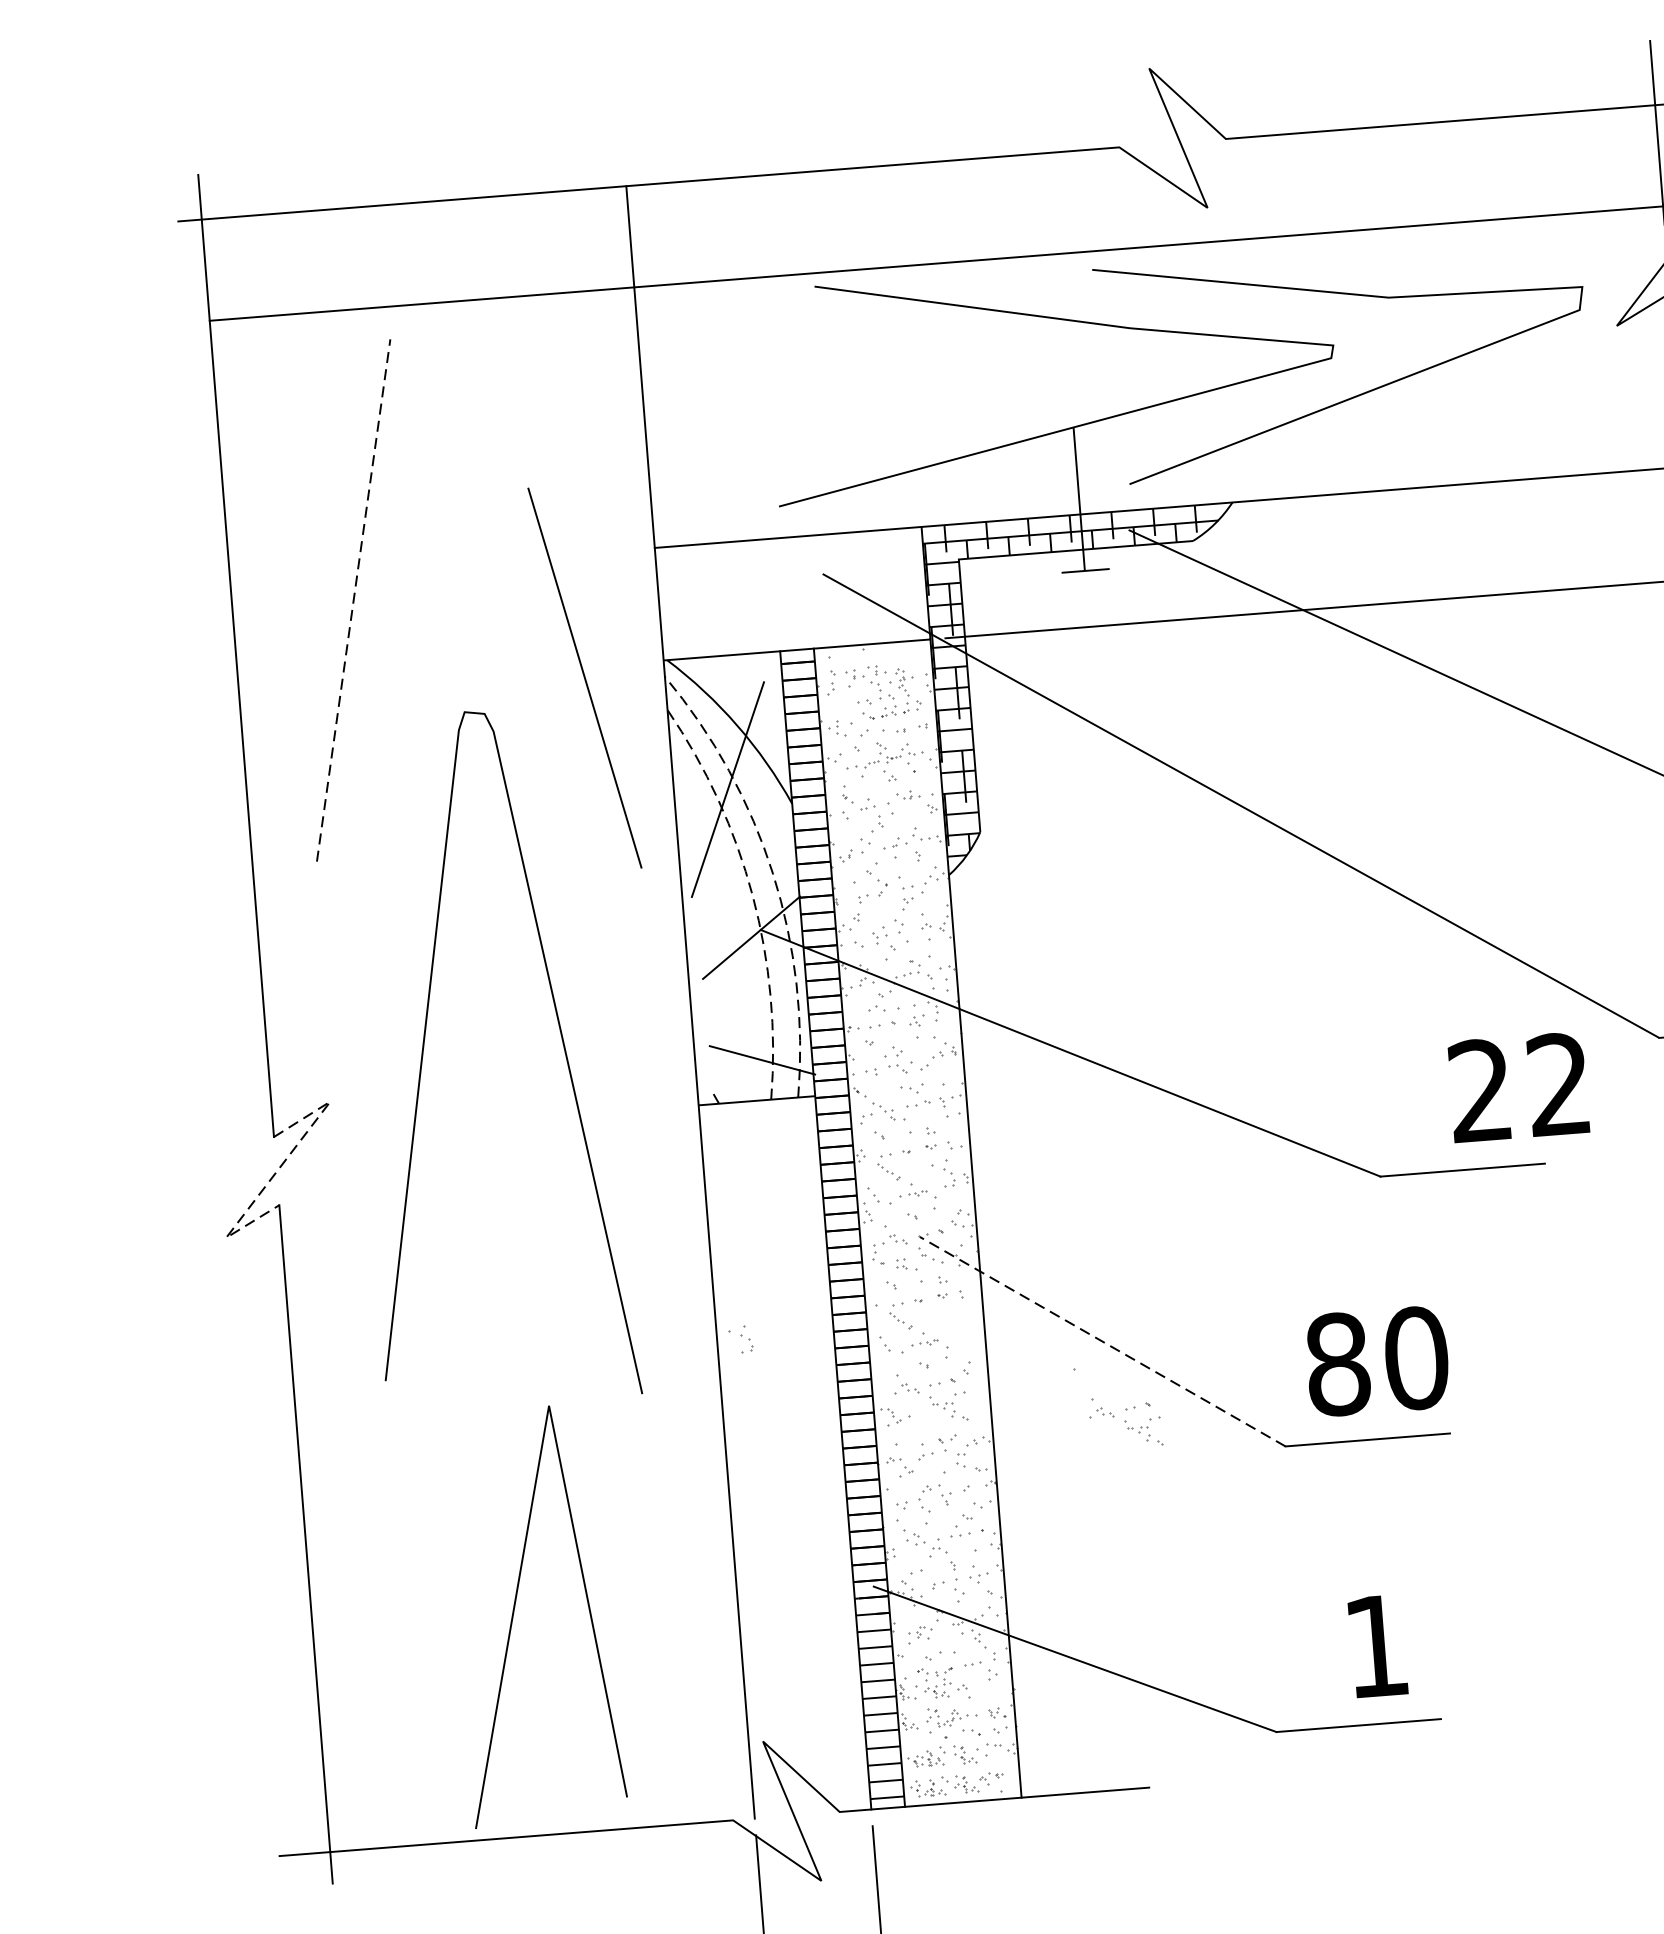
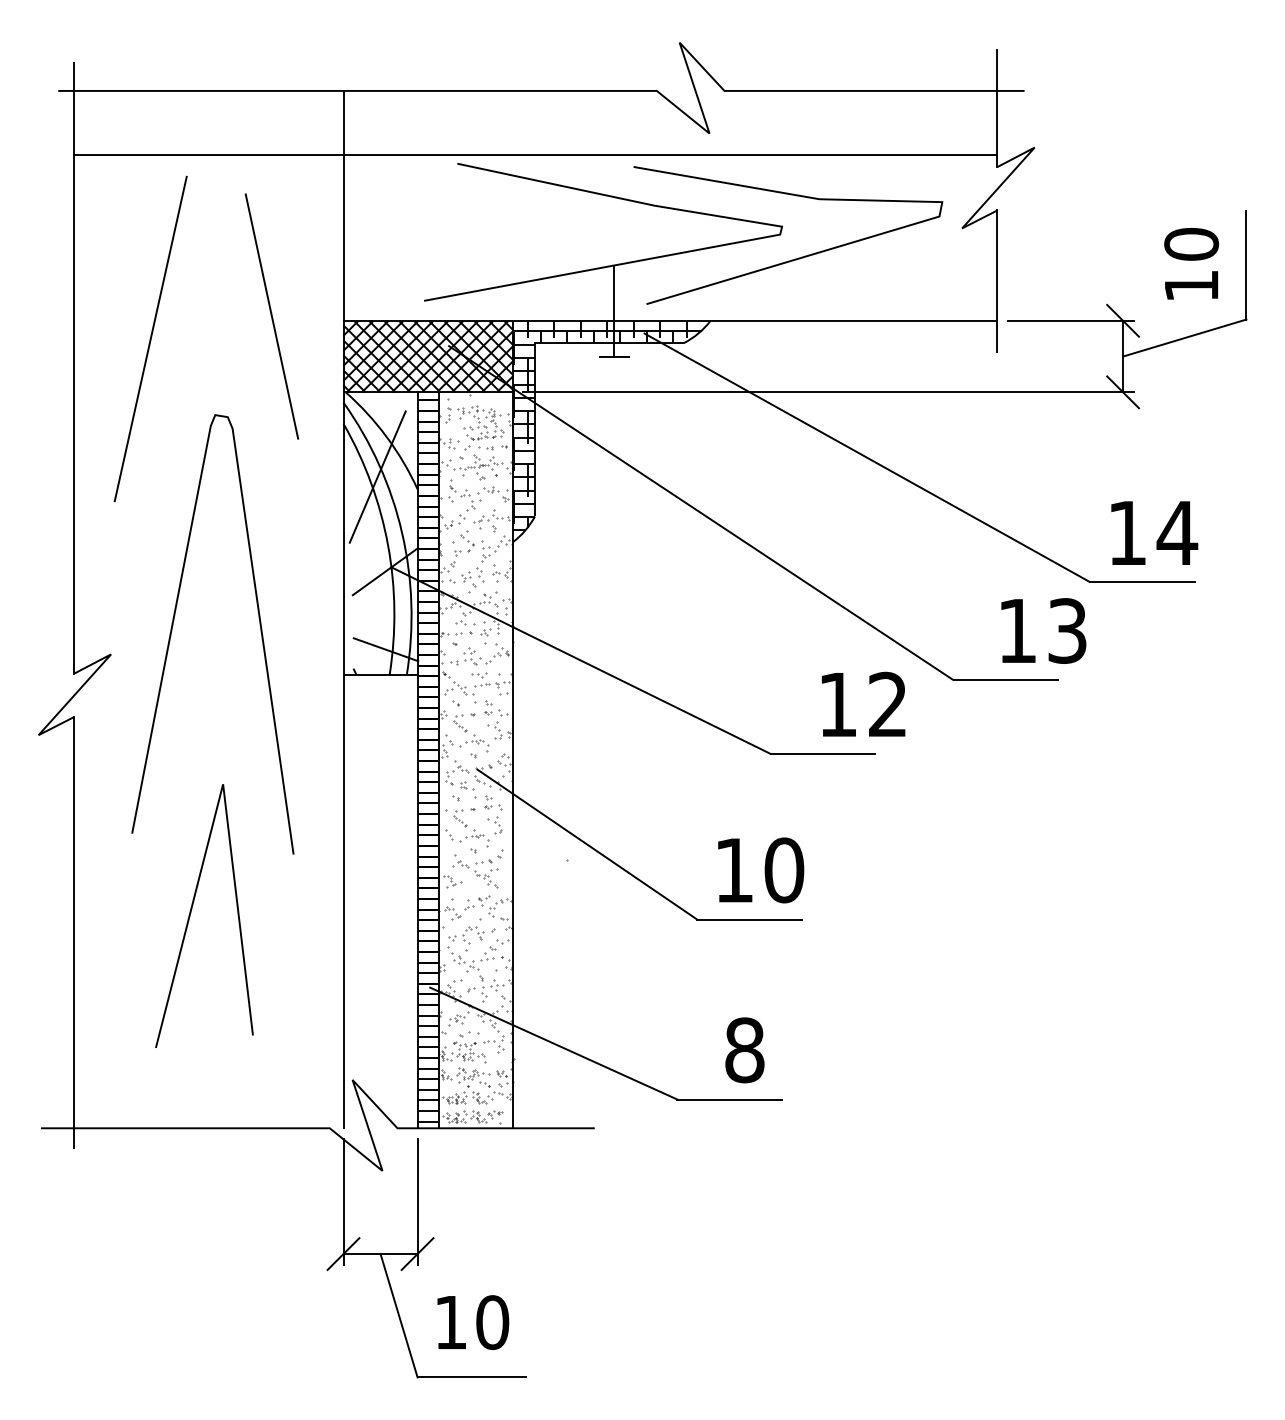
hatch: (792, 593) -> (428, 356), added
line: (353, 599) -> (150, 338), dashed -> solid
line: (584, 678) -> (271, 316), moved
arc: (773, 873) -> (402, 532), dashed -> solid
arc: (753, 895) -> (388, 545), dashed -> solid
text: (1479, 1089) -> (837, 703), 22 -> 12
line: (279, 1167) -> (75, 693), dashed -> solid
part: (740, 1340) -> (494, 825), moved
line: (1102, 1341) -> (586, 844), dashed -> solid
text: (1338, 1364) -> (734, 870), 80 -> 10
part: (1125, 1422) -> (597, 896), removed
line: (515, 1613) -> (191, 913), moved
text: (1376, 1646) -> (744, 1050), 1 -> 8

